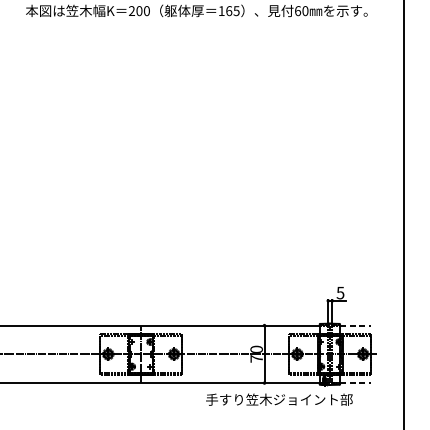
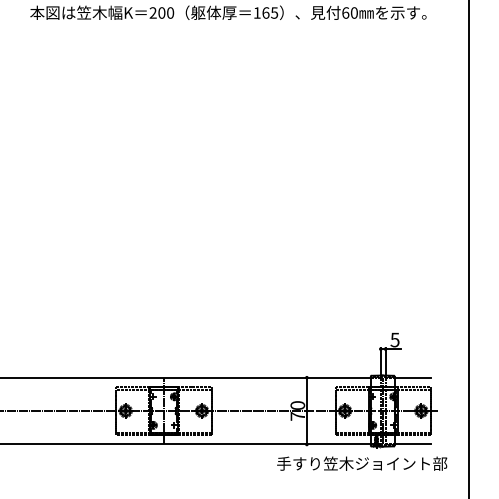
line: (356, 325) -> (413, 377), dashed -> solid
line: (356, 383) -> (413, 444), dashed -> solid
text: (279, 399) -> (362, 463), moved

